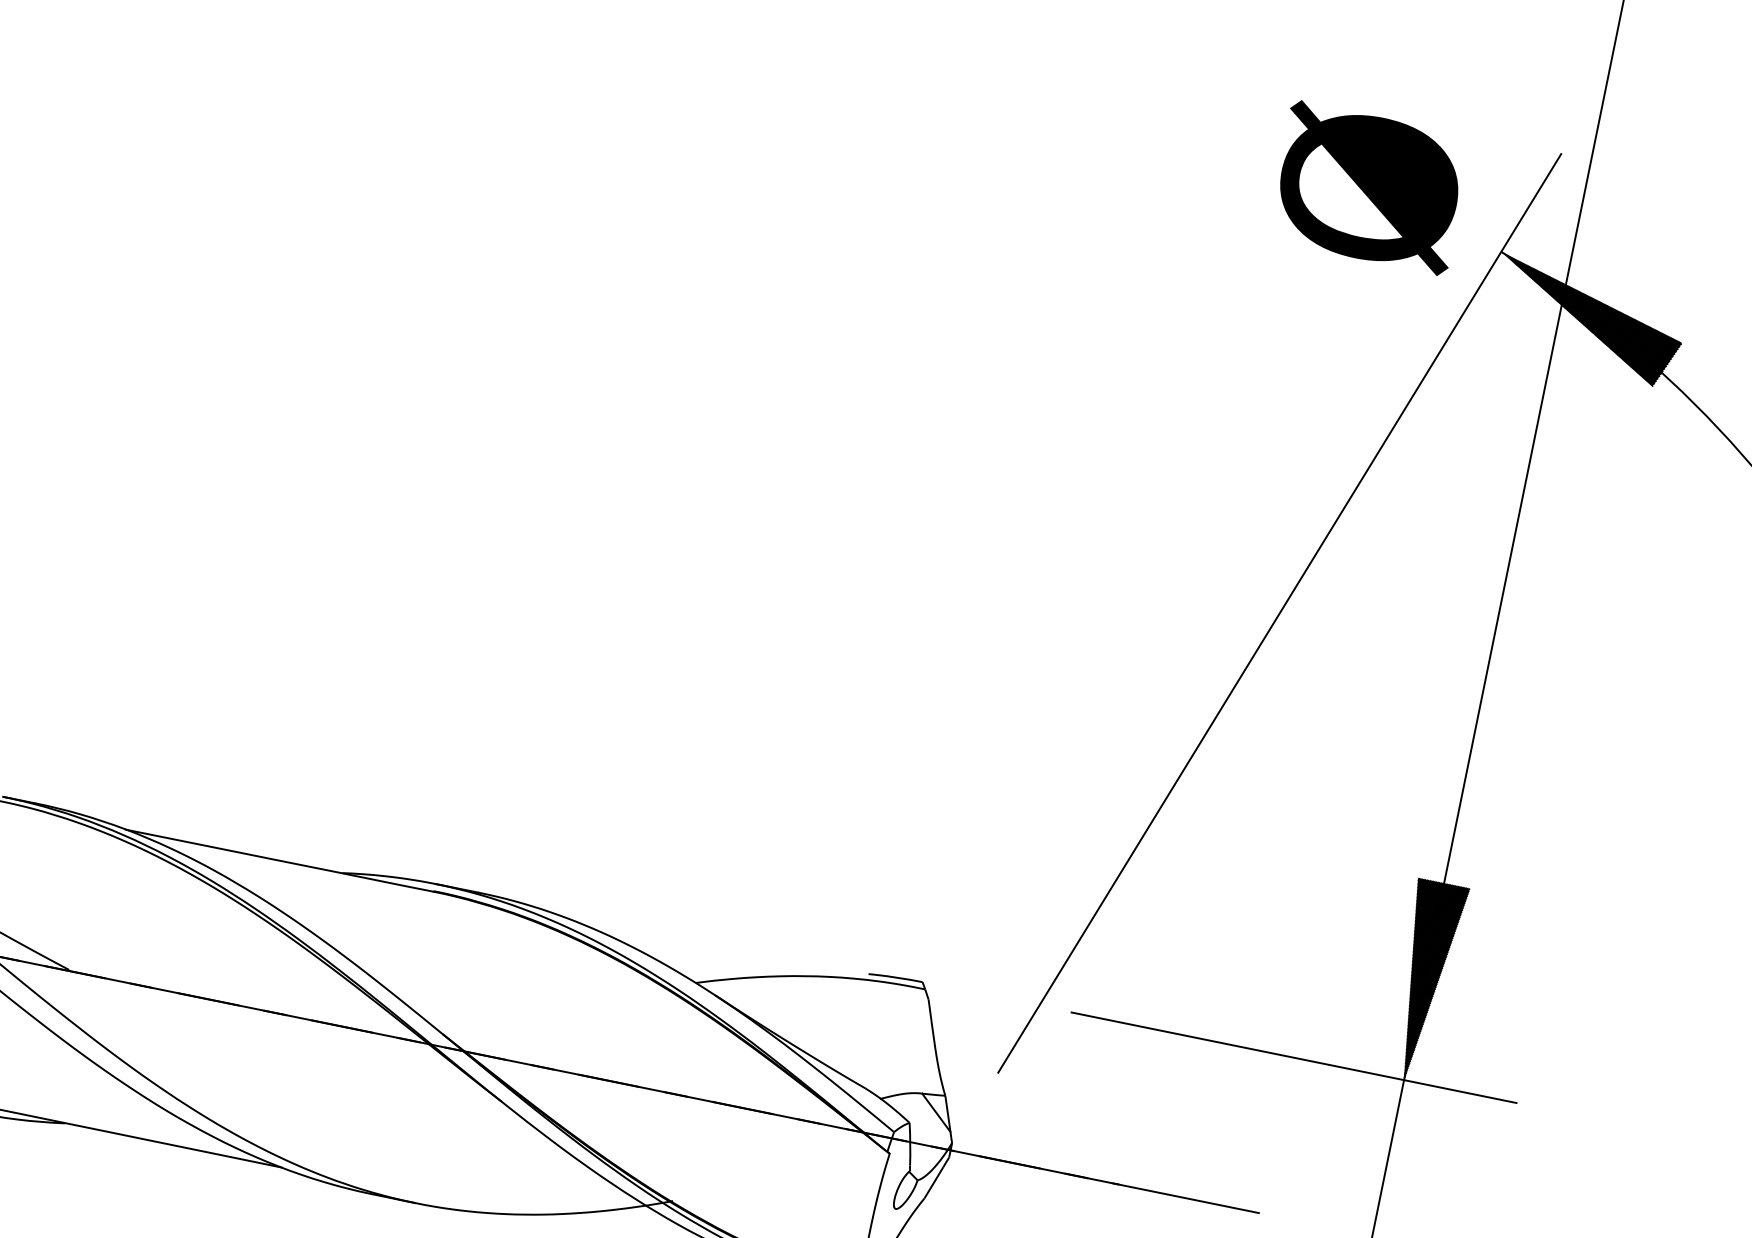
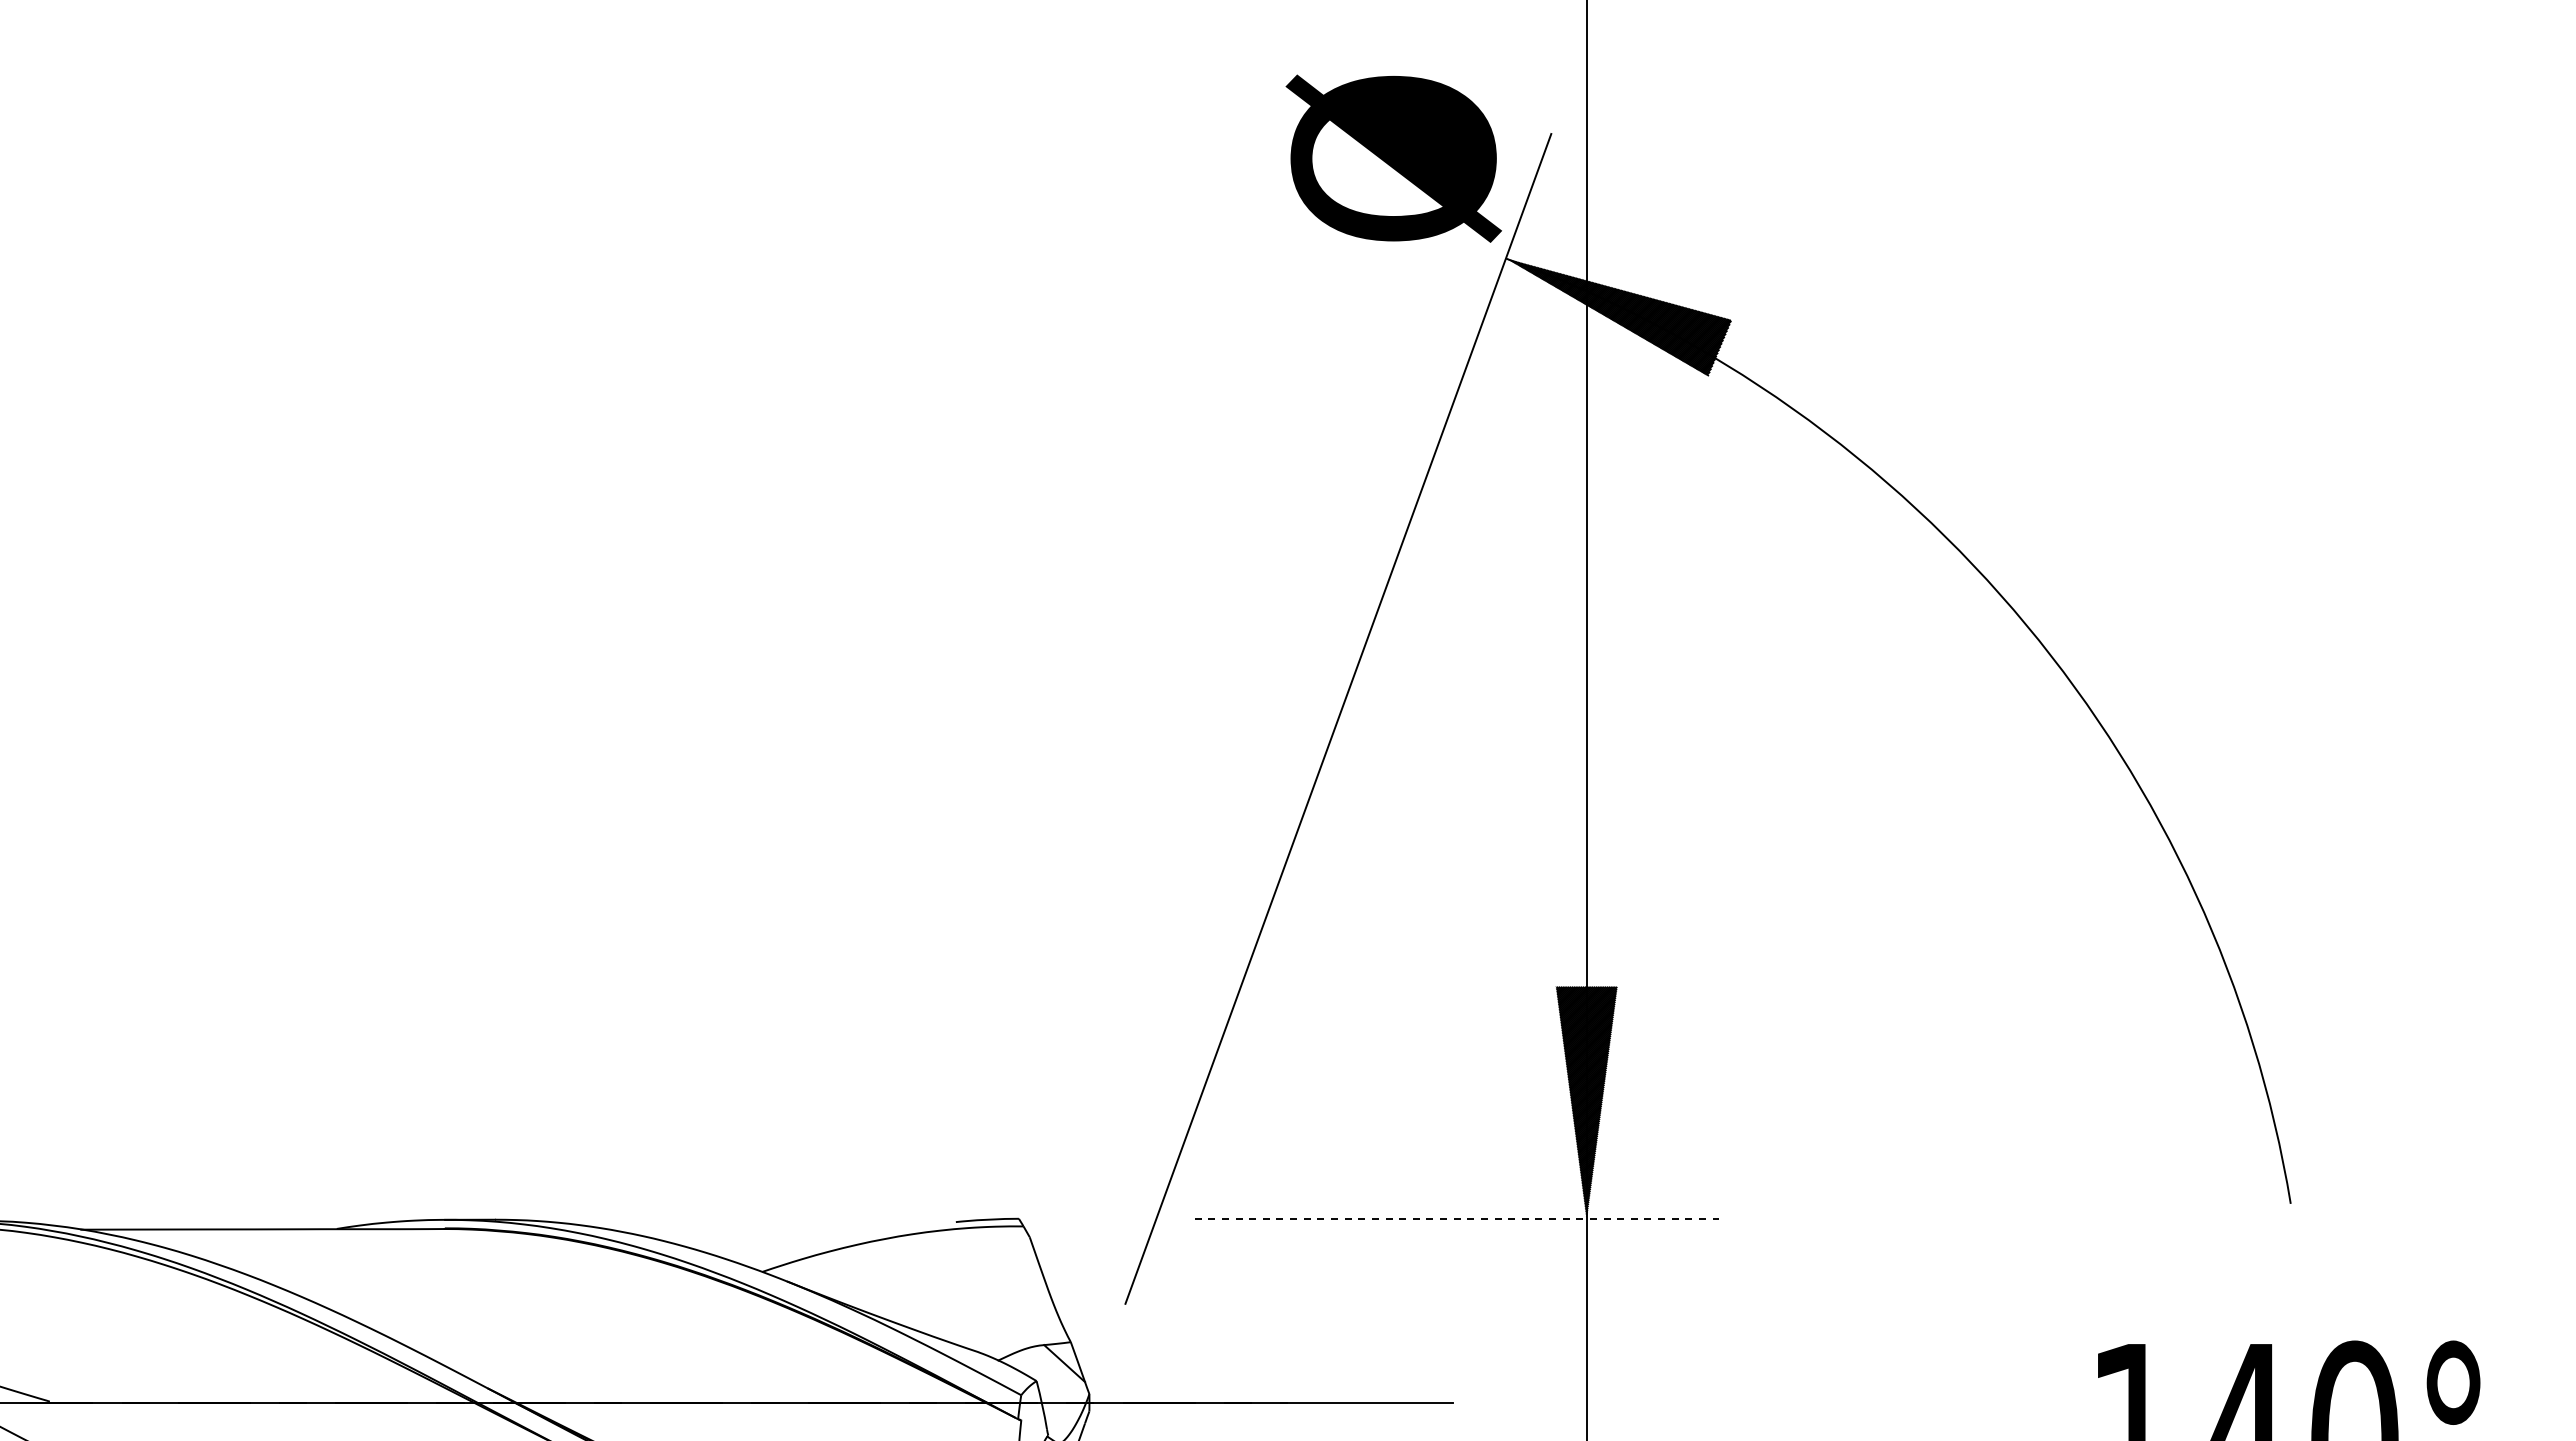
text: (1369, 187) -> (1393, 158), moved
line: (1294, 1057) -> (1457, 1218), solid -> dashed

